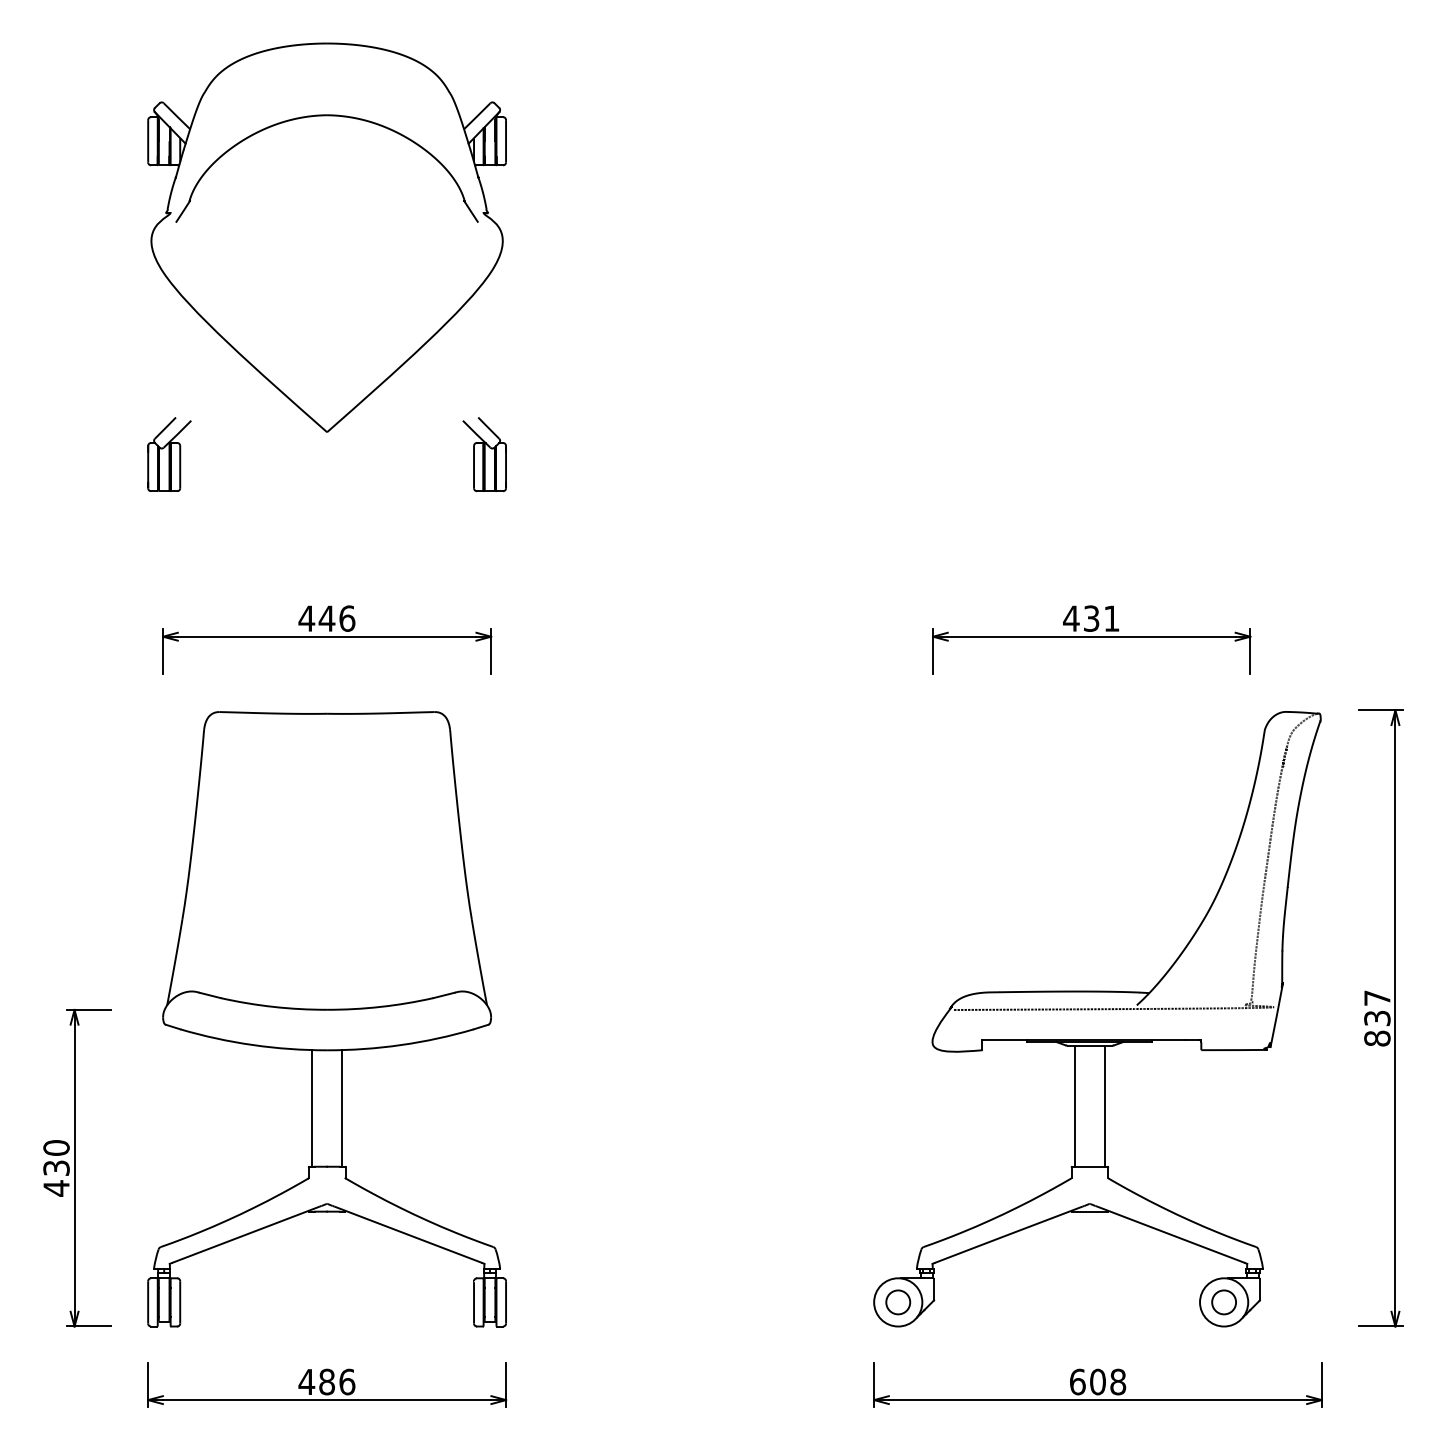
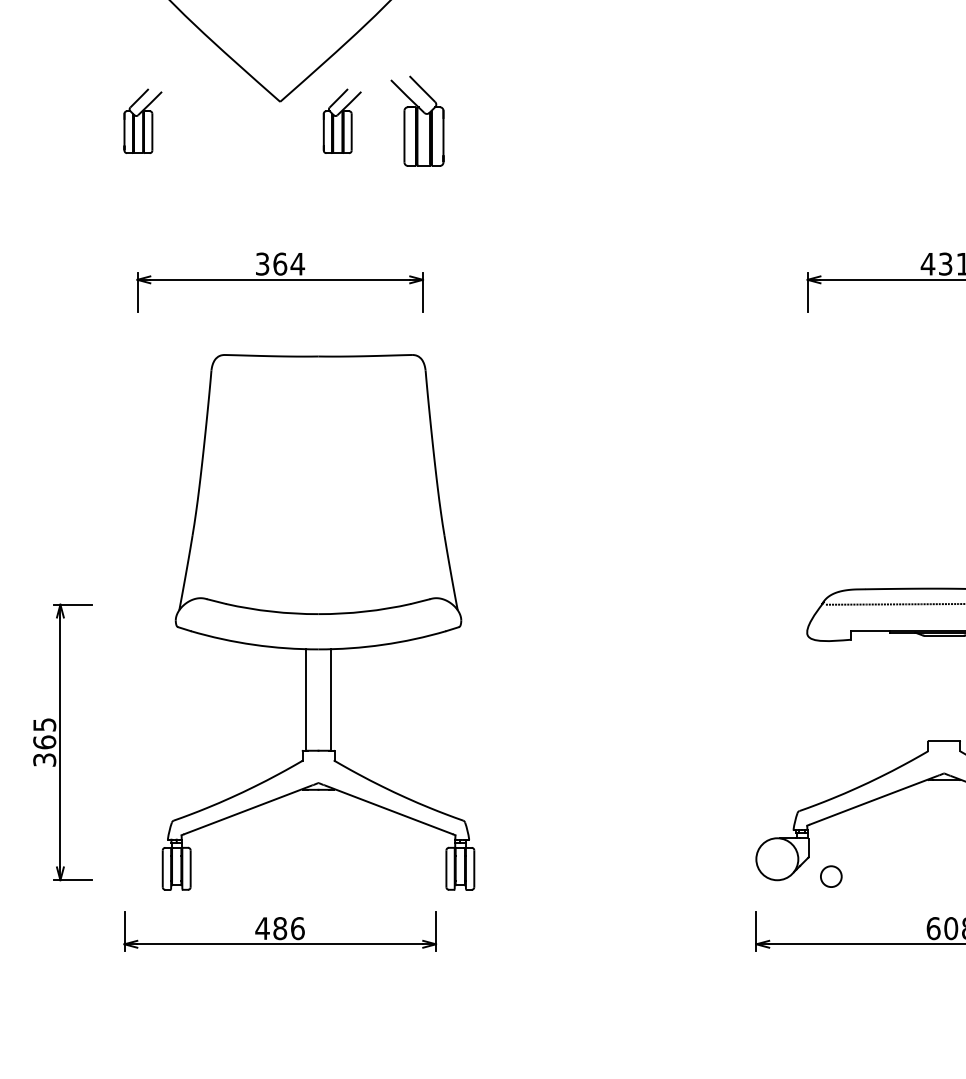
part: (398, 454) -> (342, 121), added
part: (484, 454) -> (417, 121), size x1.4
text: (326, 618) -> (279, 263), 446 -> 364
part: (326, 1019) -> (317, 622), moved
line: (1075, 1105) -> (931, 687), removed
line: (1104, 1105) -> (956, 687), removed
text: (56, 1168) -> (44, 742), 430 -> 365
circle: (898, 1302) -> (831, 876), moved

